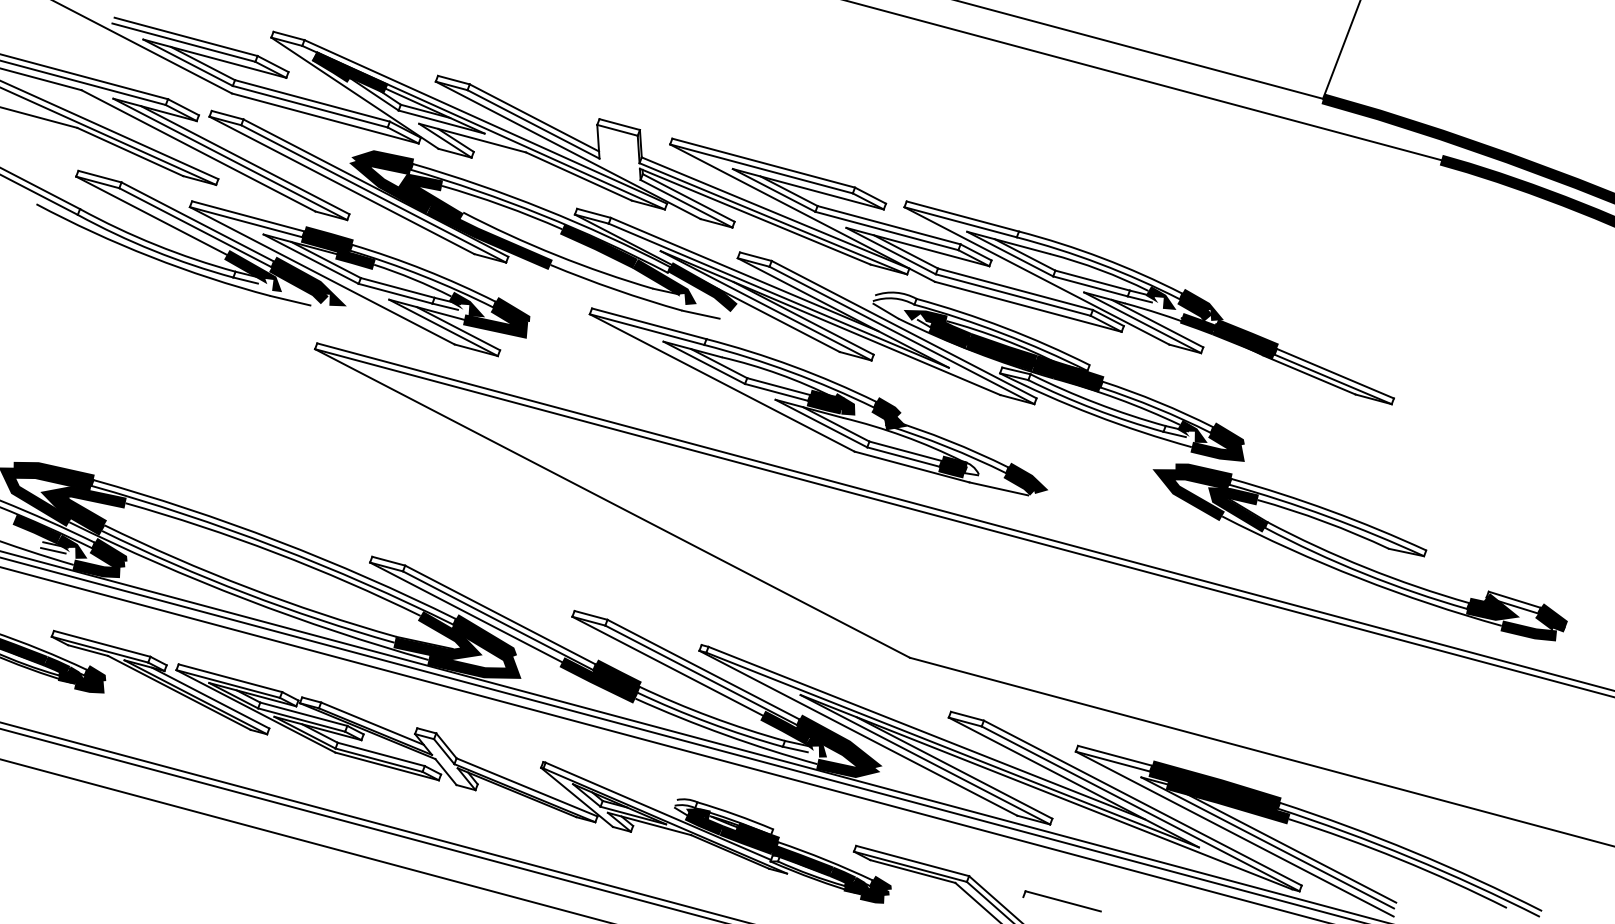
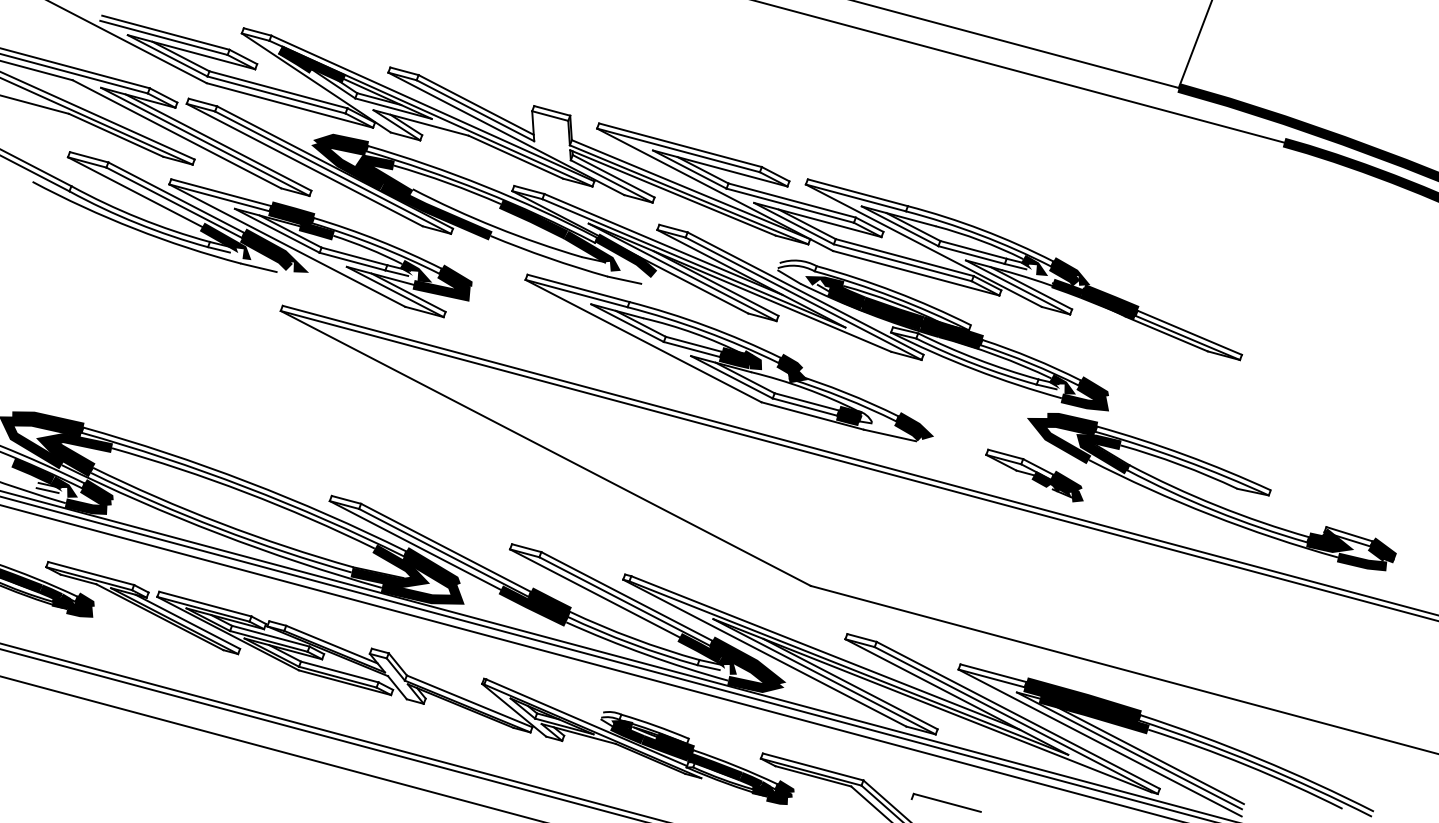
part: (1161, 533) -> (1034, 475), added

